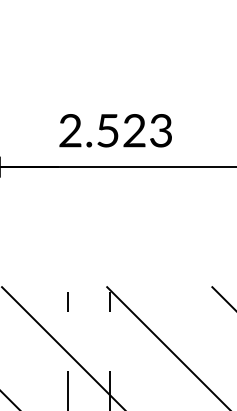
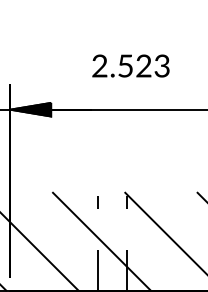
text: (115, 129) -> (130, 65), moved

